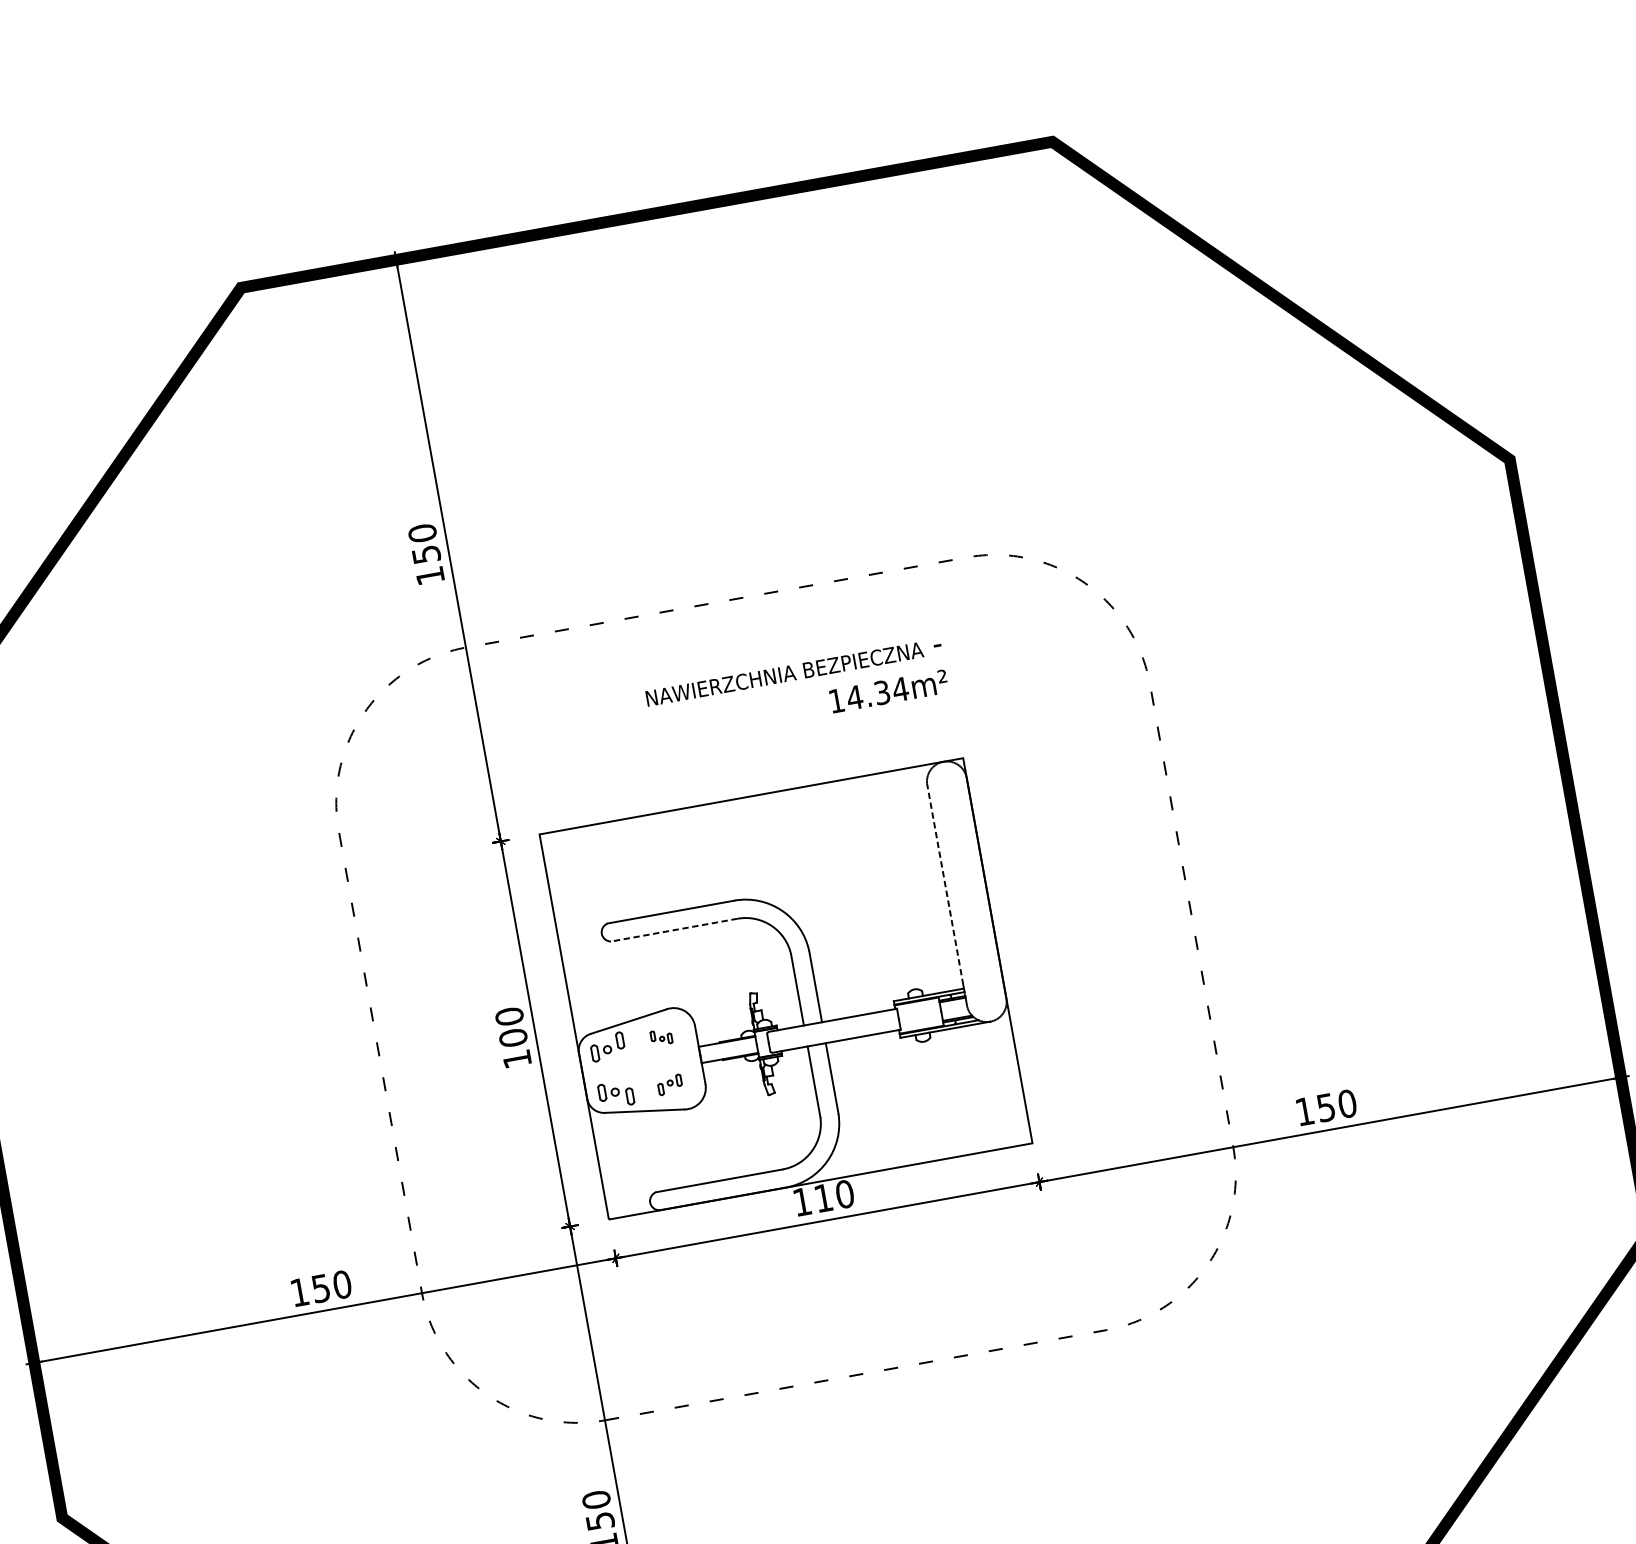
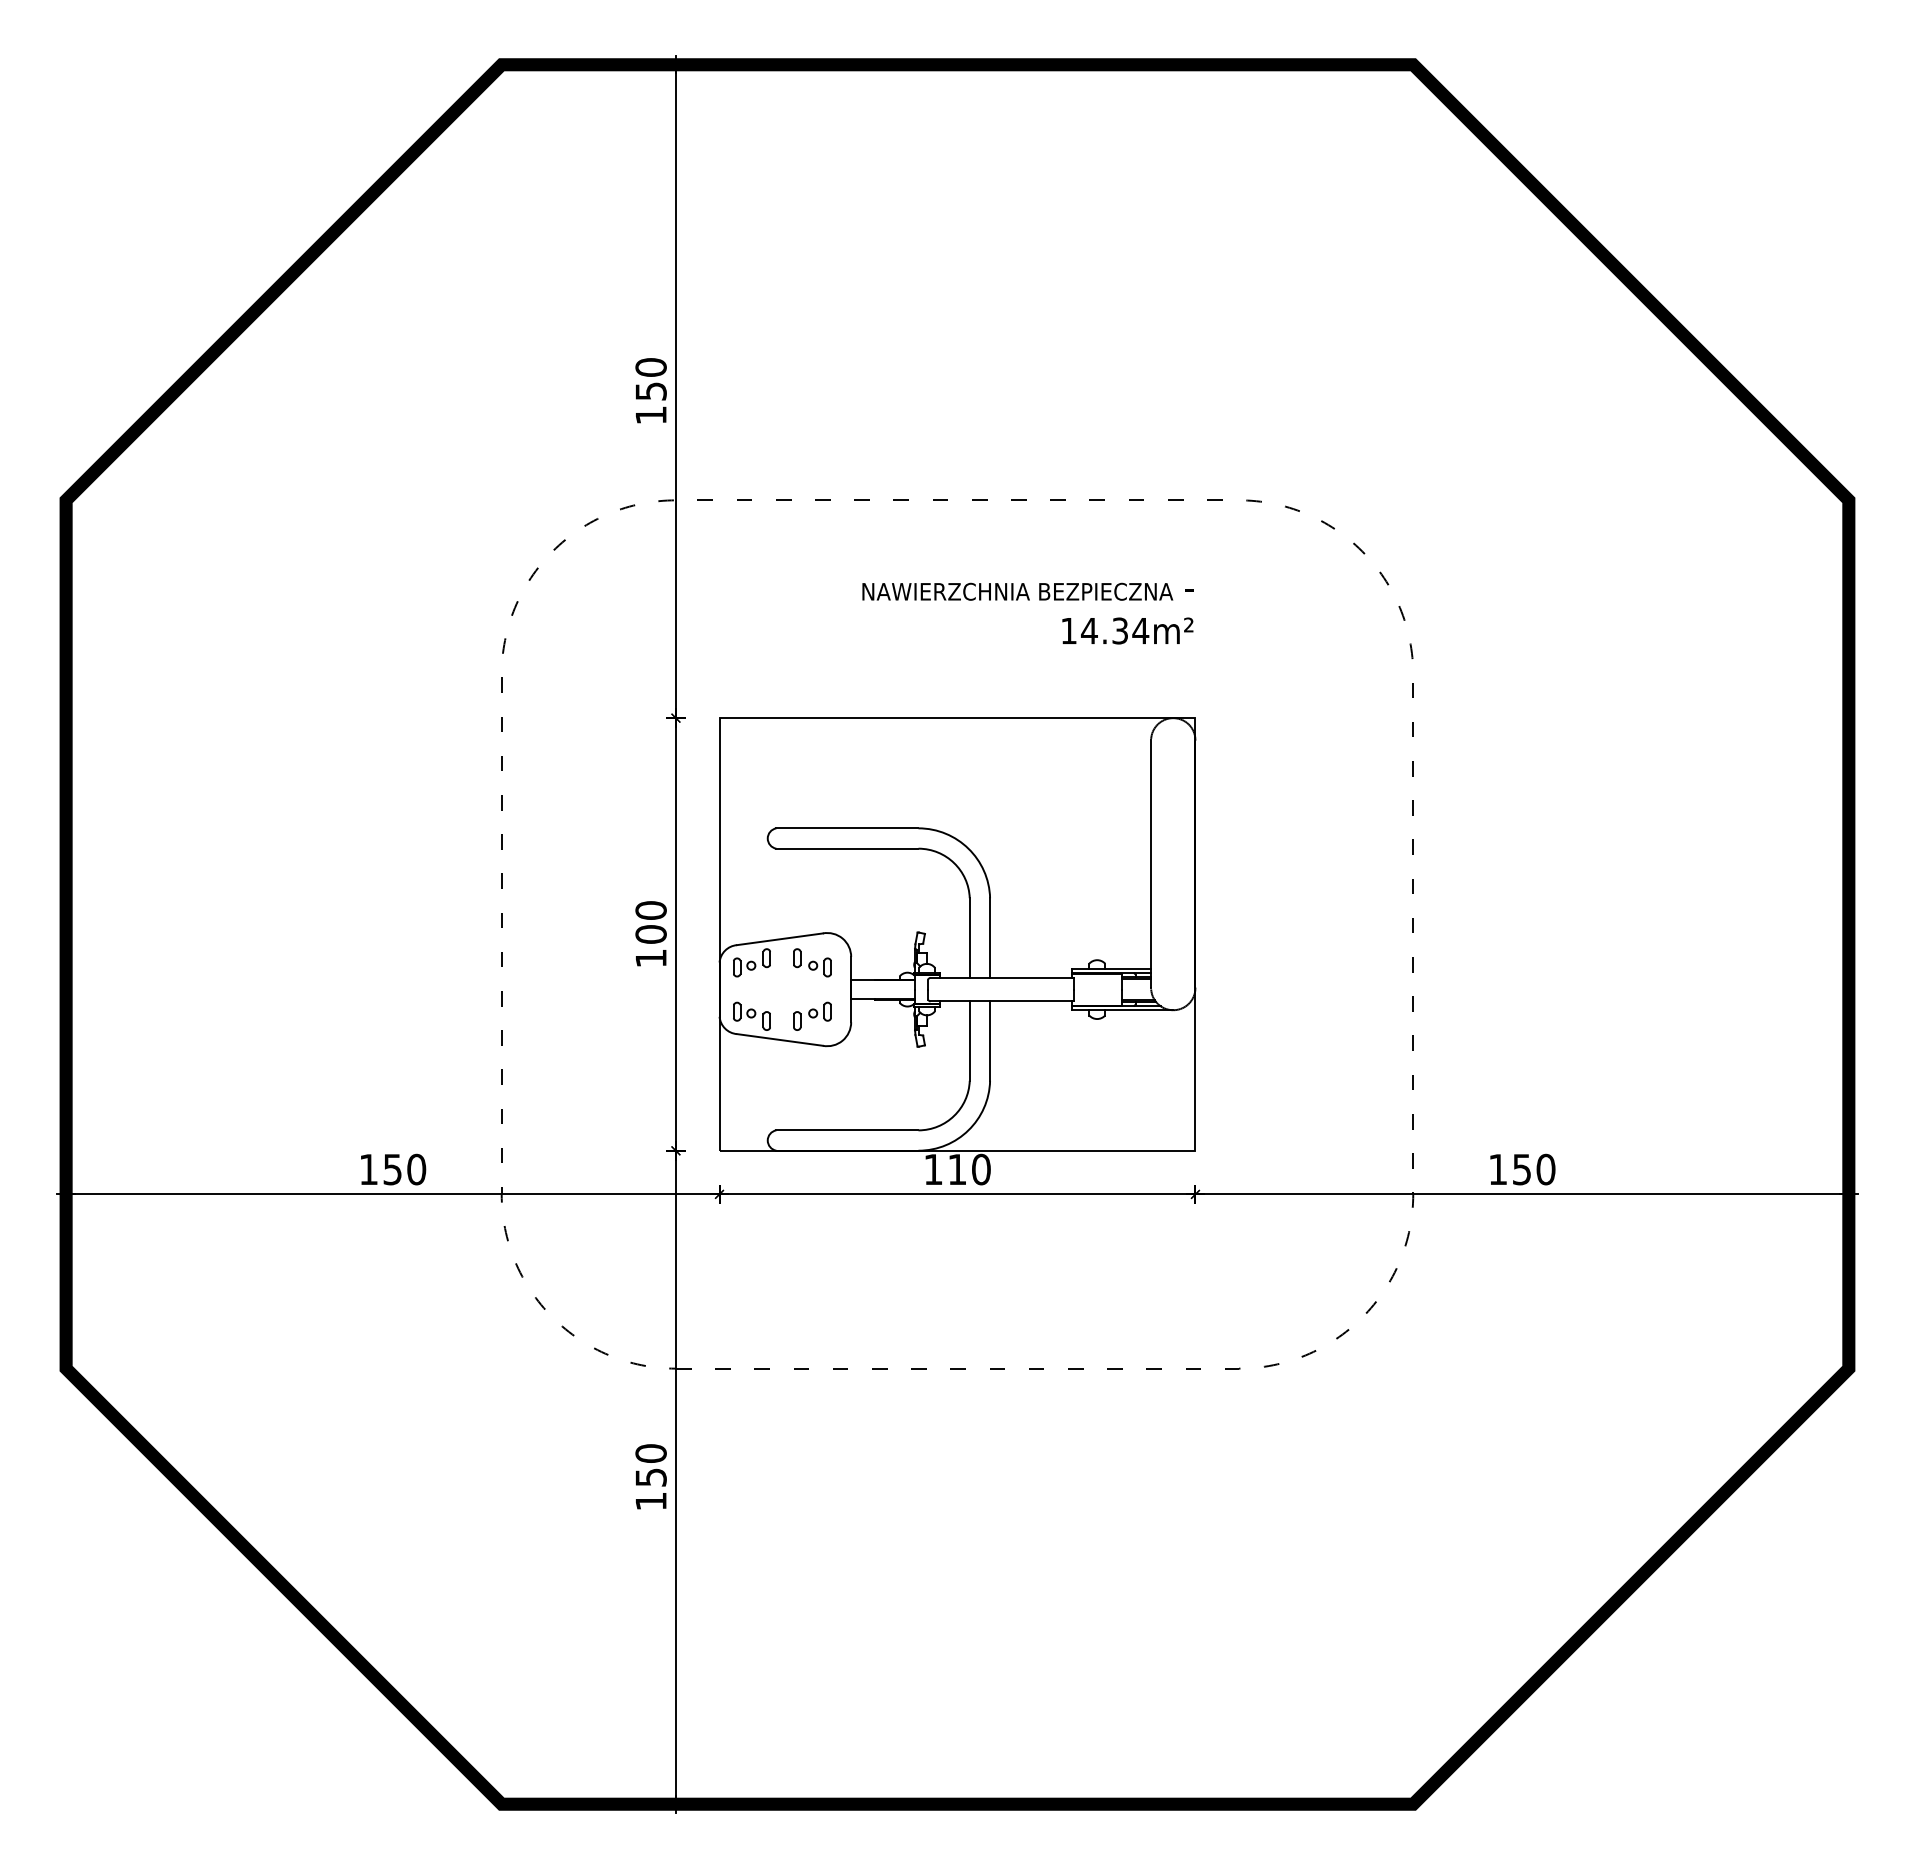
line: (945, 884) -> (1151, 852), dashed -> solid
line: (673, 930) -> (846, 848), dashed -> solid
part: (661, 1037) -> (812, 962), size x1.67
part: (669, 1084) -> (812, 1015), size x1.43

